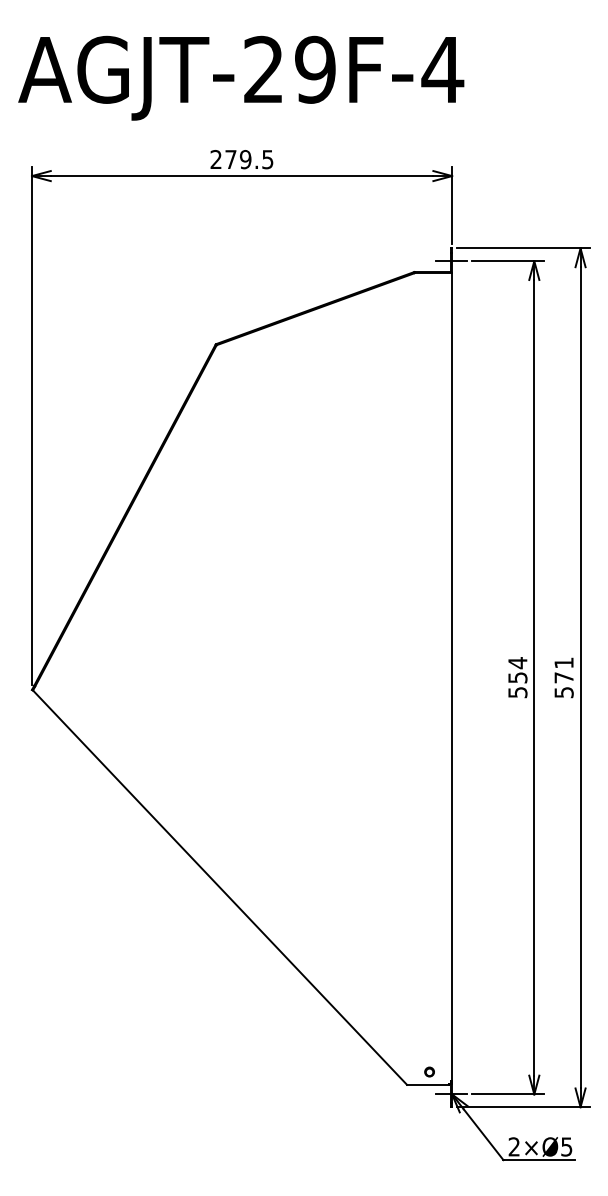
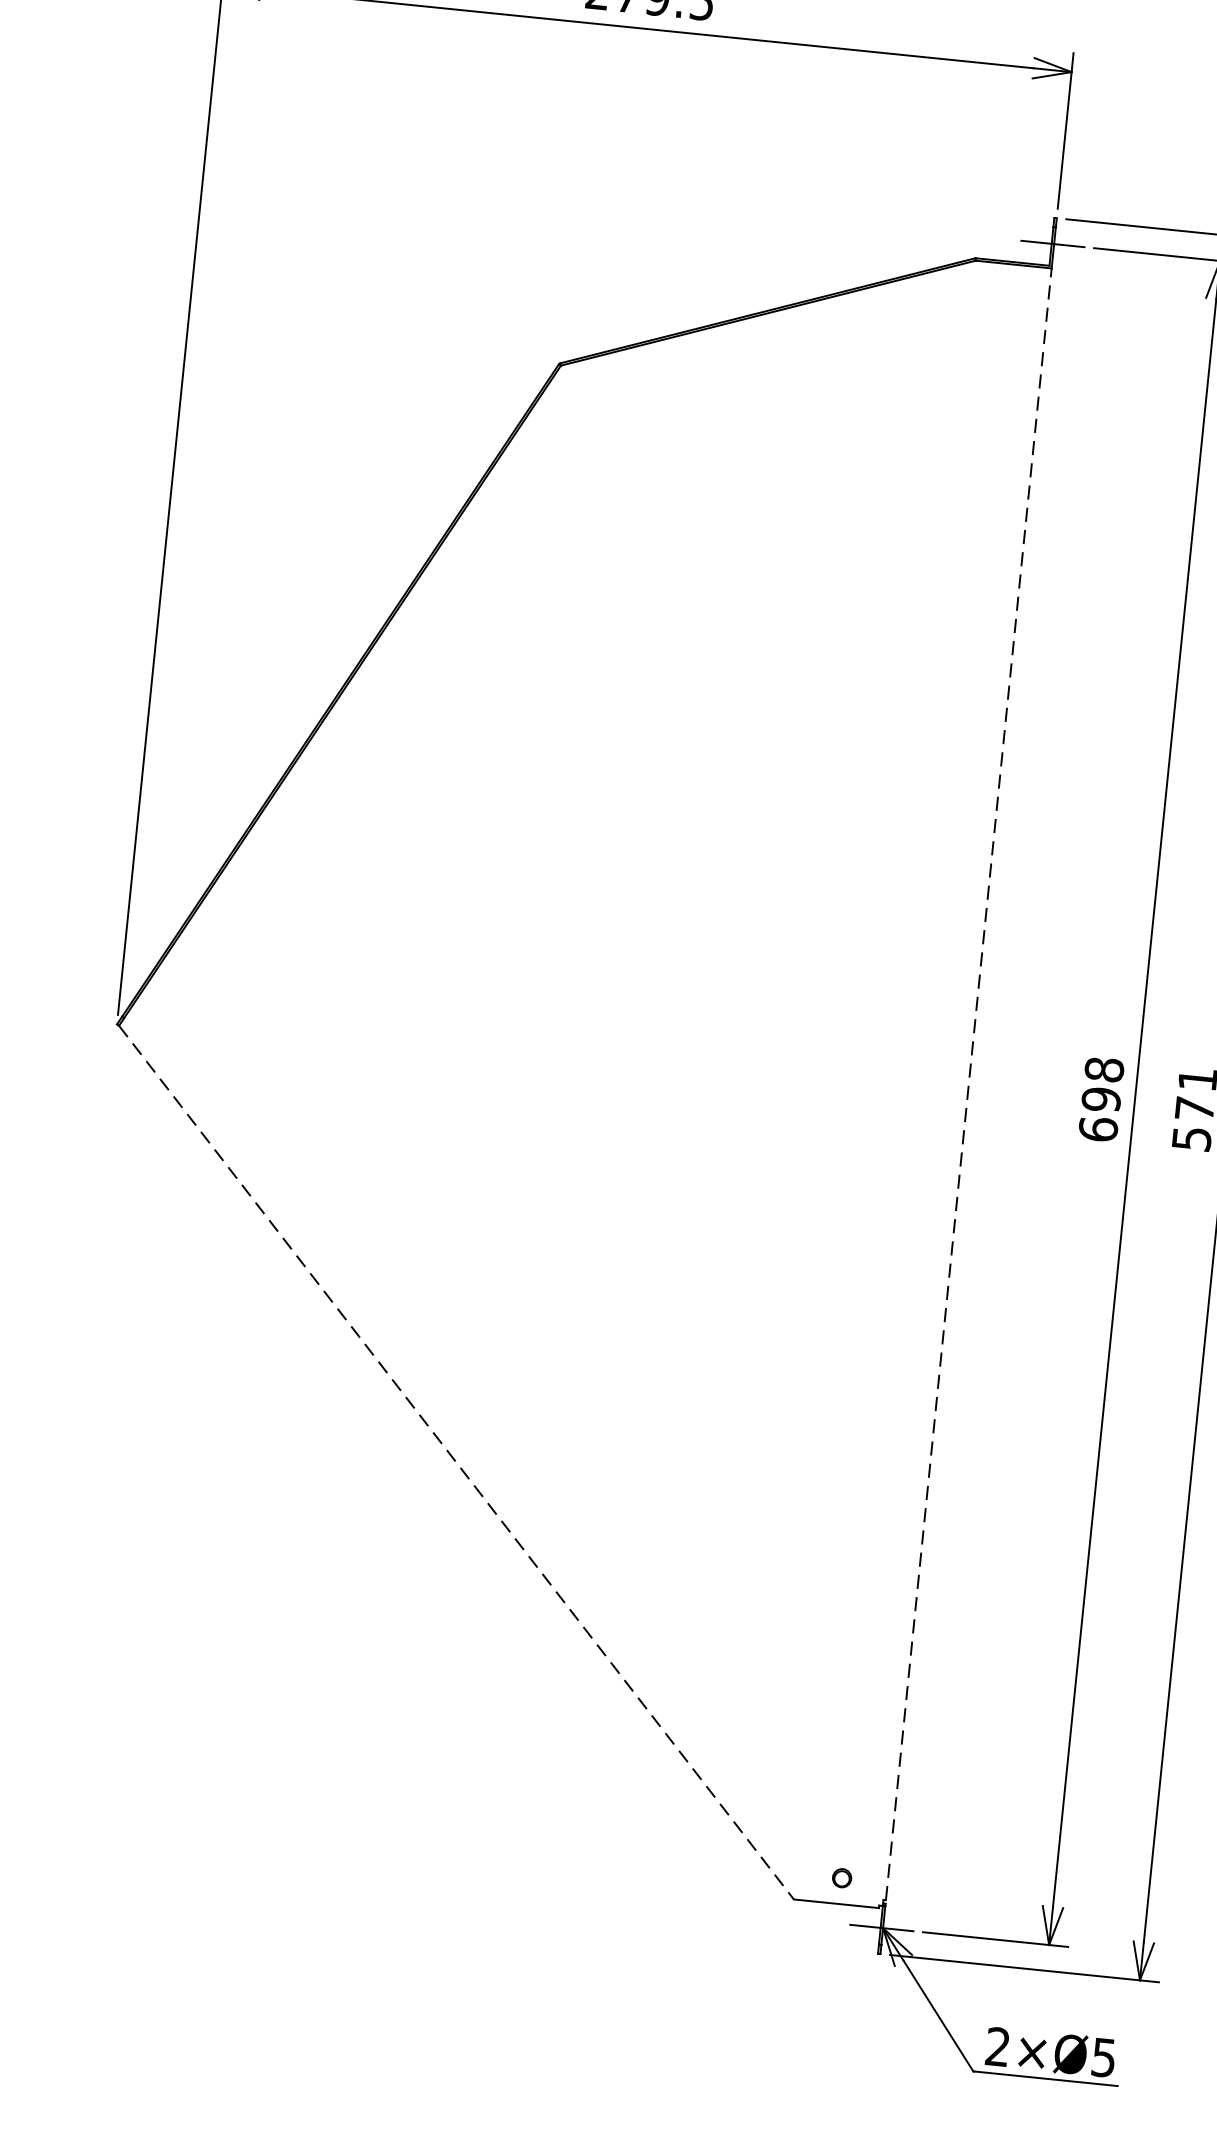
line: (452, 676) -> (969, 1083), solid -> dashed
text: (517, 677) -> (1100, 1098), 554 -> 698
line: (220, 887) -> (457, 1462), solid -> dashed

